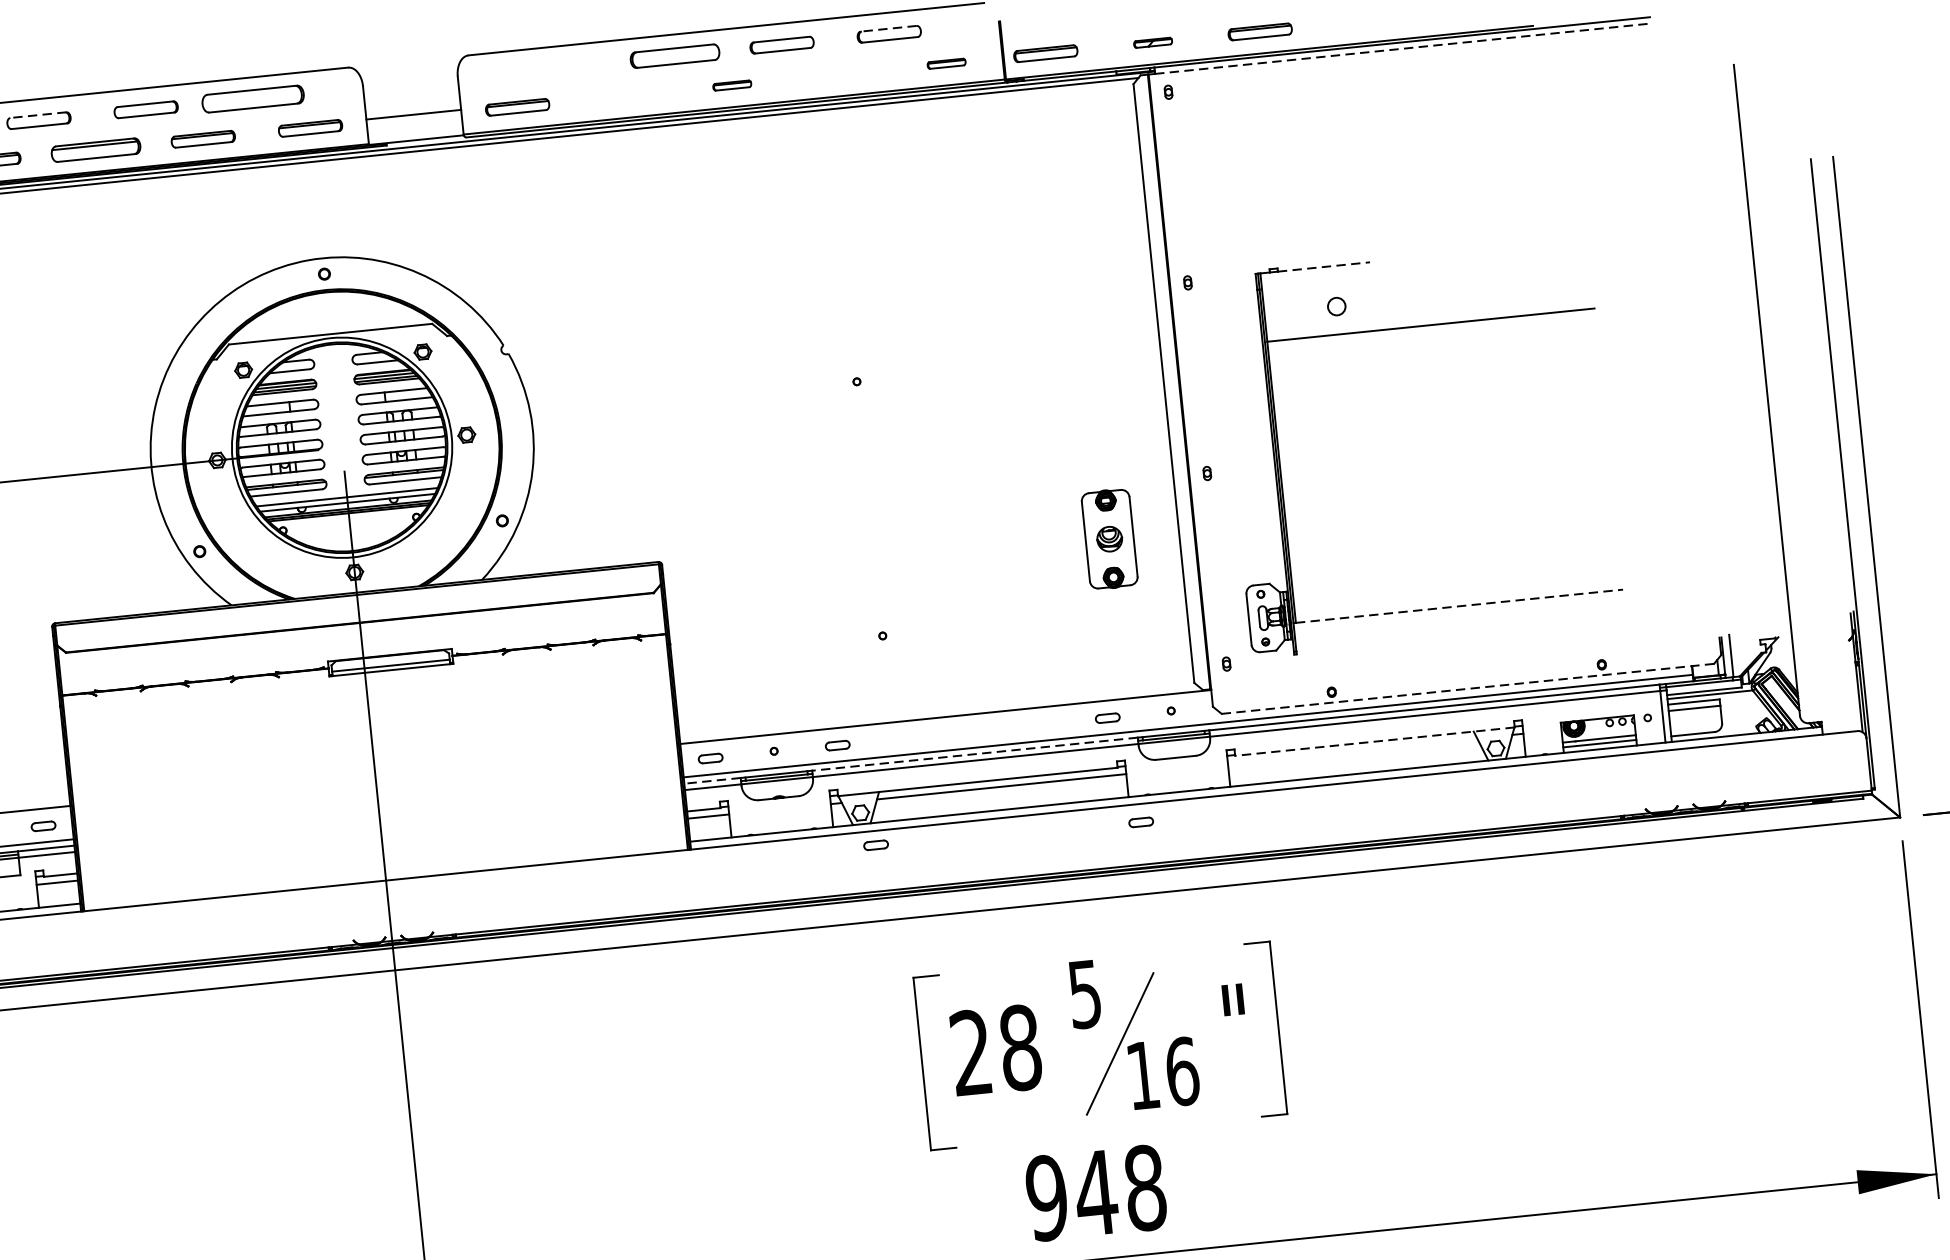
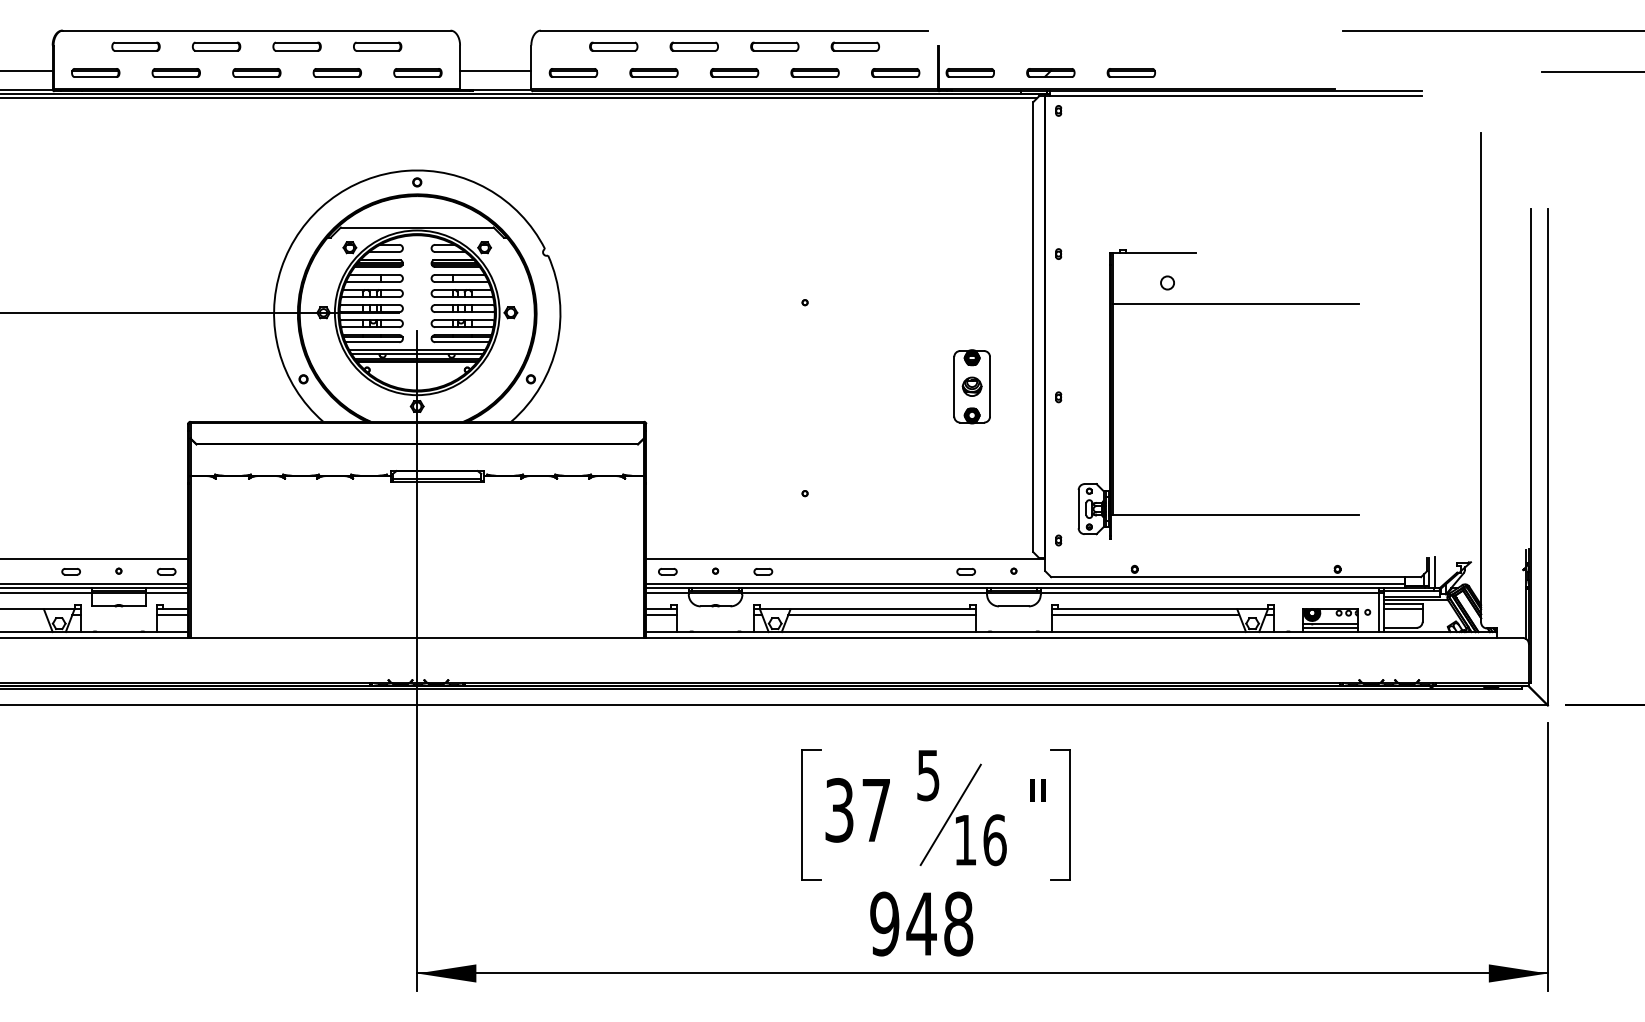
line: (887, 28) -> (854, 42), dashed -> solid
part: (1152, 42) -> (1050, 72), size x1.67
line: (1403, 49) -> (1236, 96), dashed -> solid
part: (673, 55) -> (693, 46), size x0.71
part: (946, 63) -> (895, 72), size x1.67
part: (567, 66) -> (613, 46), added
part: (838, 74) -> (814, 72), added
part: (731, 84) -> (734, 72), size x1.67
part: (624, 95) -> (653, 72), added
part: (253, 98) -> (377, 46), size x0.62
line: (38, 115) -> (216, 42), dashed -> solid
part: (95, 149) -> (256, 72), size x0.71
line: (1324, 266) -> (1161, 252), dashed -> solid
part: (1108, 538) -> (971, 386), moved
line: (1459, 606) -> (1236, 515), dashed -> solid
line: (1468, 689) -> (1236, 577), dashed -> solid
line: (1374, 741) -> (1162, 609), dashed -> solid
line: (1352, 750) -> (1145, 614), added
line: (974, 754) -> (864, 588), dashed -> solid
line: (712, 780) -> (667, 588), dashed -> solid
part: (1140, 822) -> (982, 651), removed
part: (876, 844) -> (784, 648), removed
text: (995, 1050) -> (857, 810), 28 -> 37

